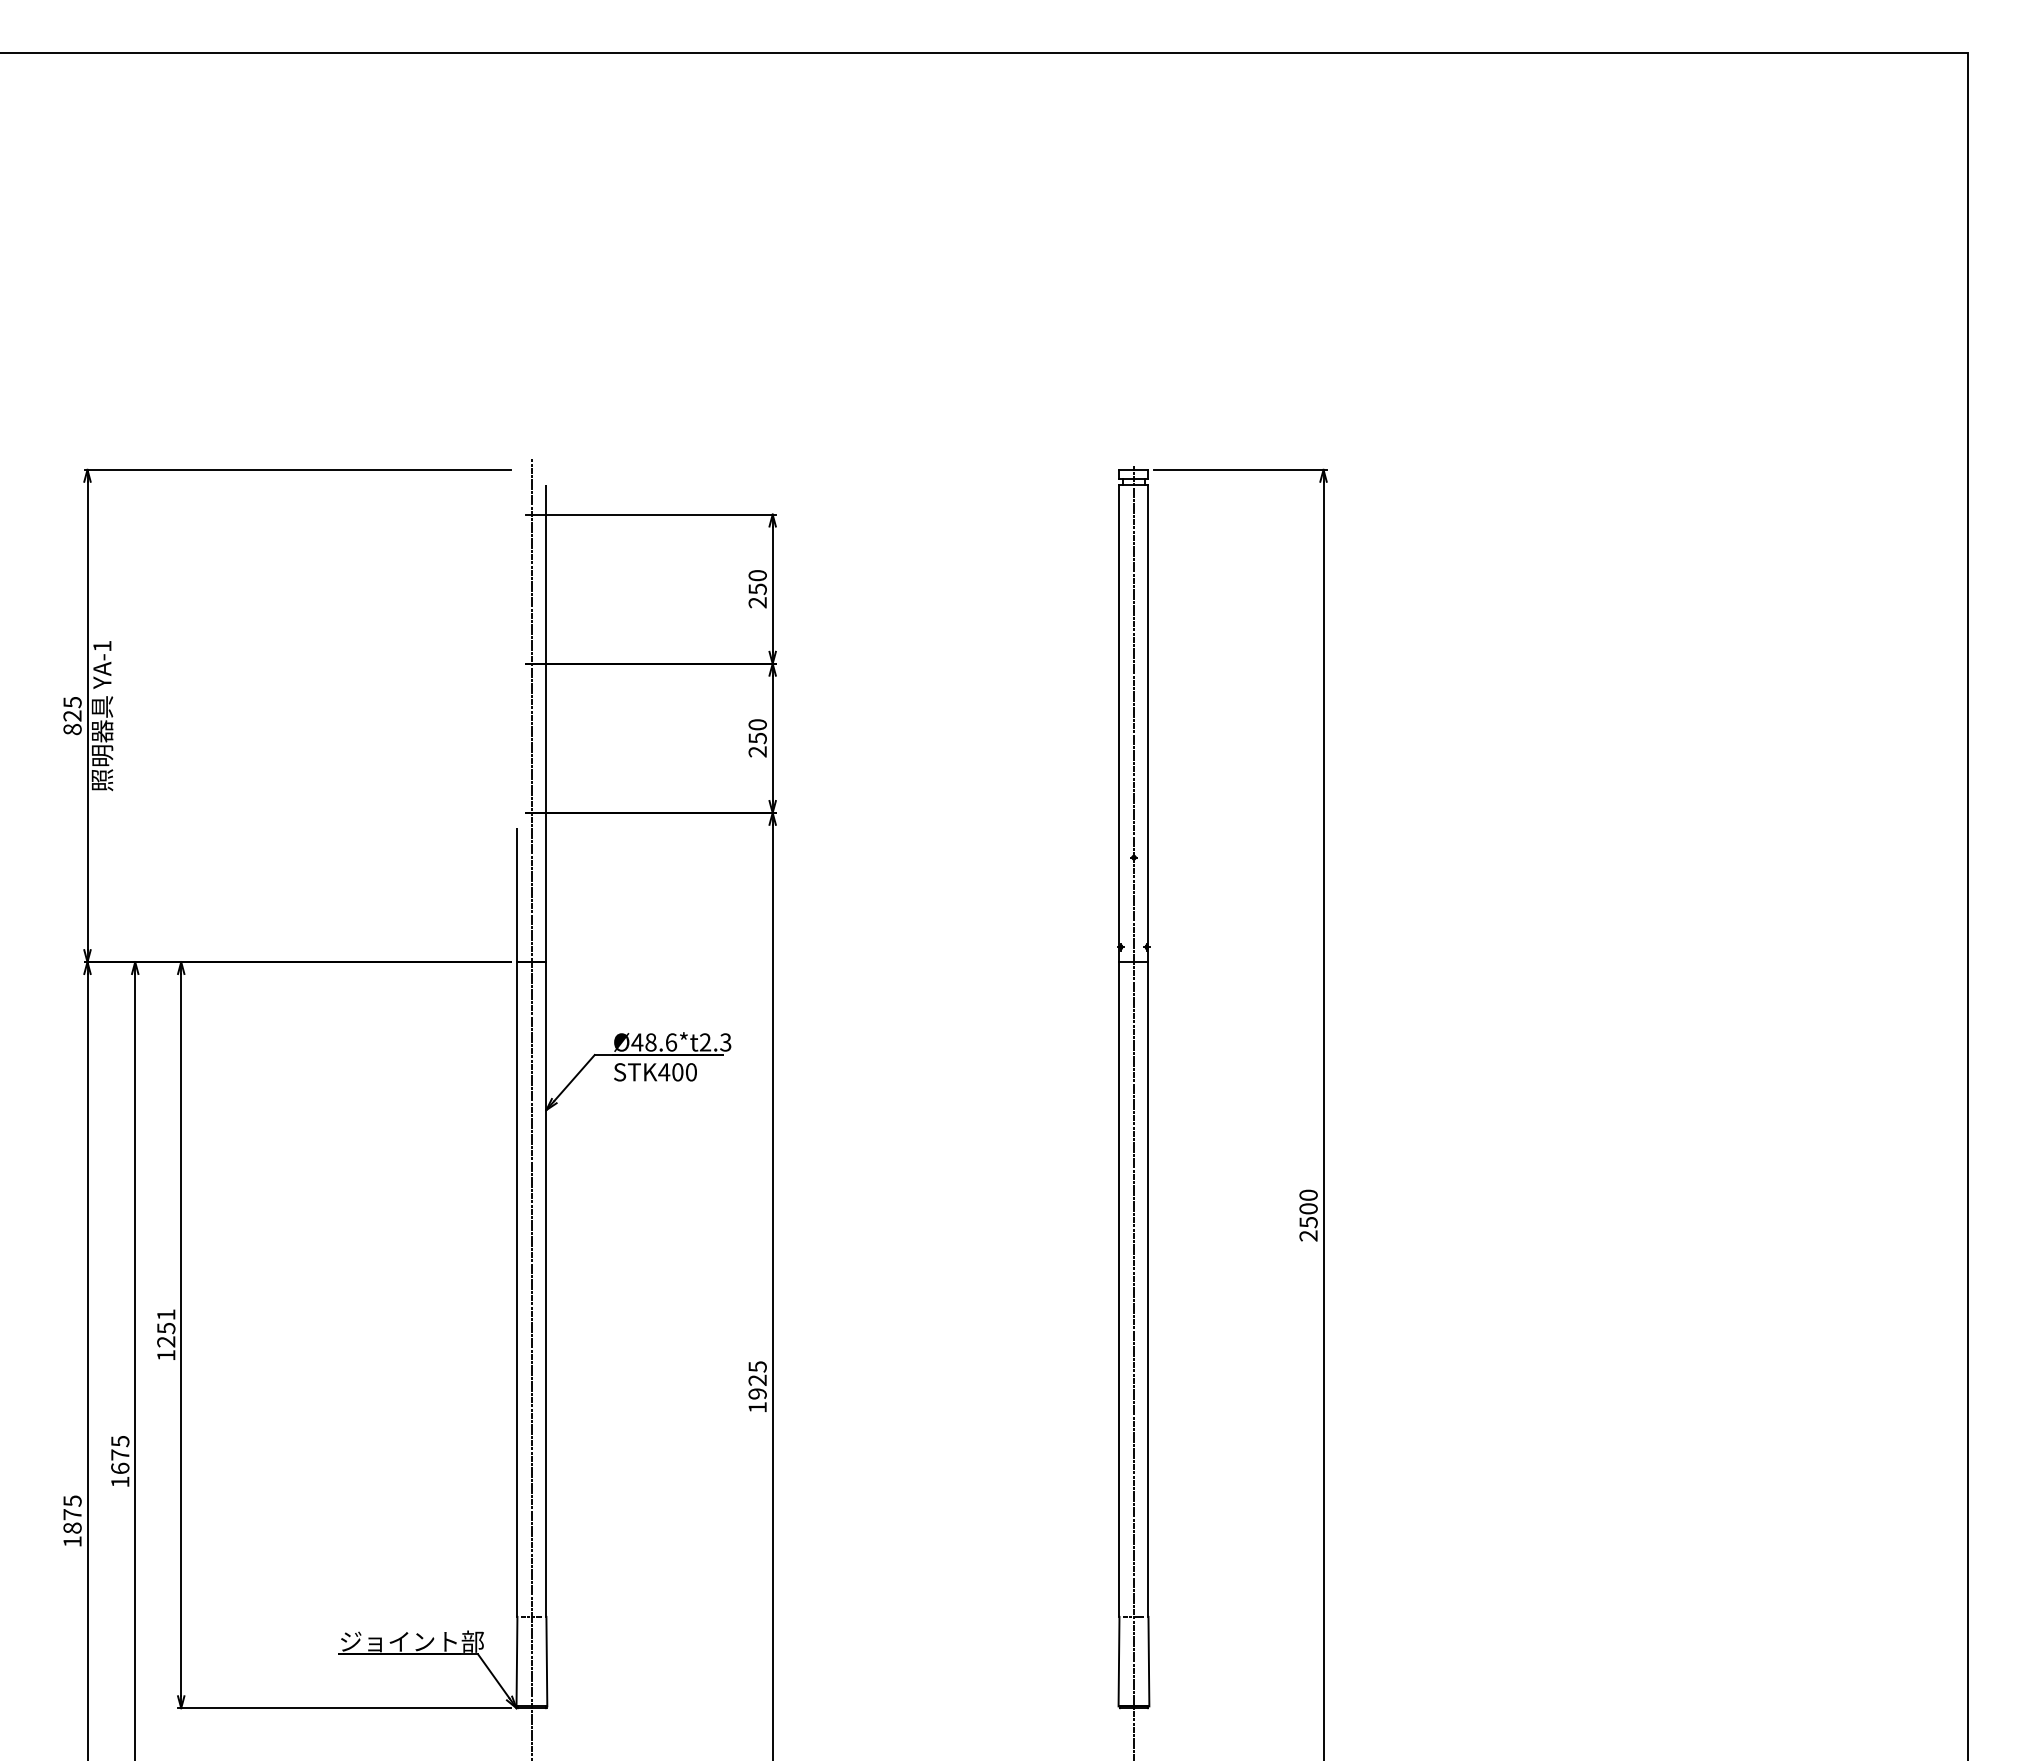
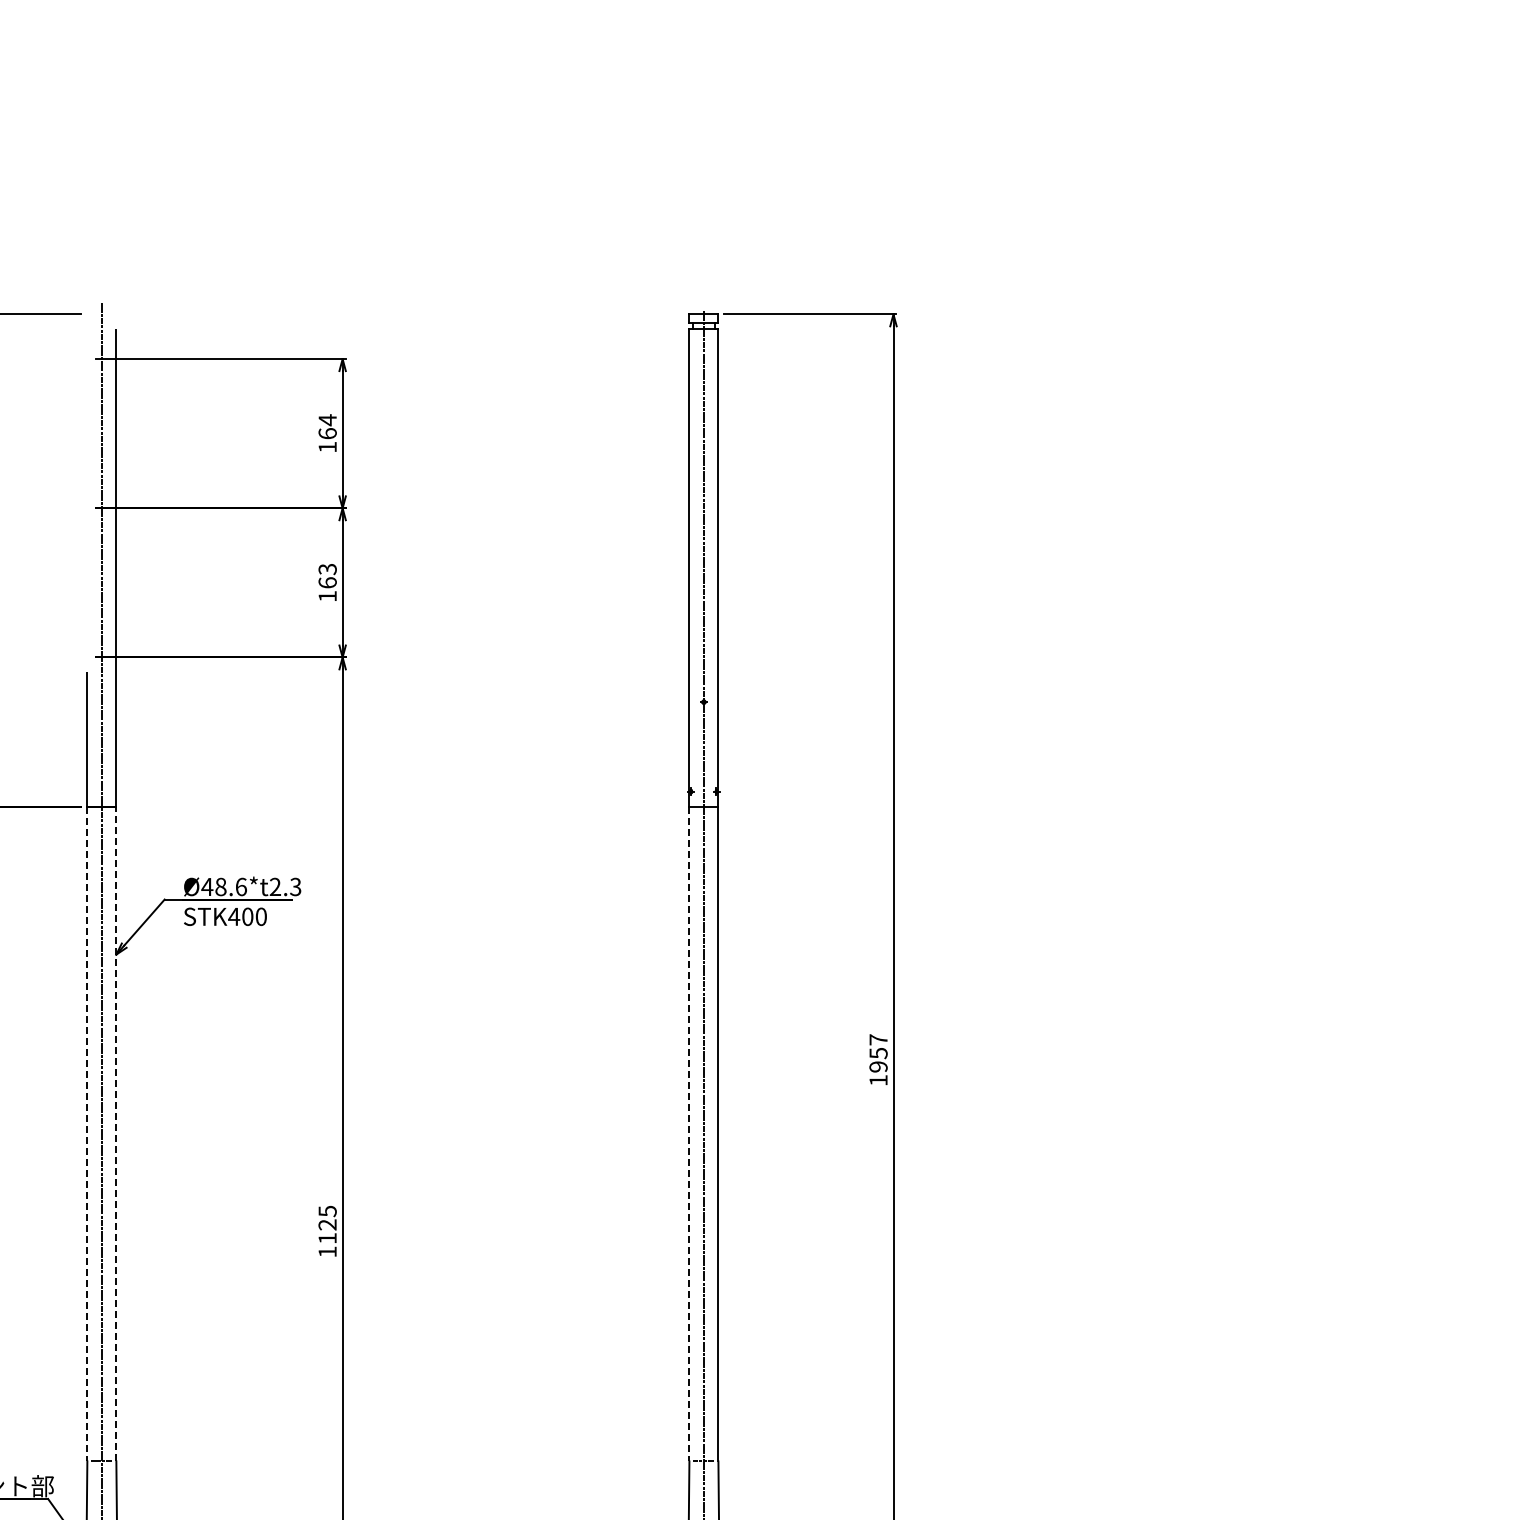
text: (757, 588) -> (327, 433), 250 -> 164
text: (757, 738) -> (327, 583), 250 -> 163
text: (1308, 1215) -> (878, 1060), 2500 -> 1957
line: (546, 1288) -> (116, 1133), solid -> dashed
line: (517, 1289) -> (87, 1134), solid -> dashed
line: (1119, 1289) -> (689, 1134), solid -> dashed
text: (757, 1393) -> (327, 1238), 1925 -> 1125

